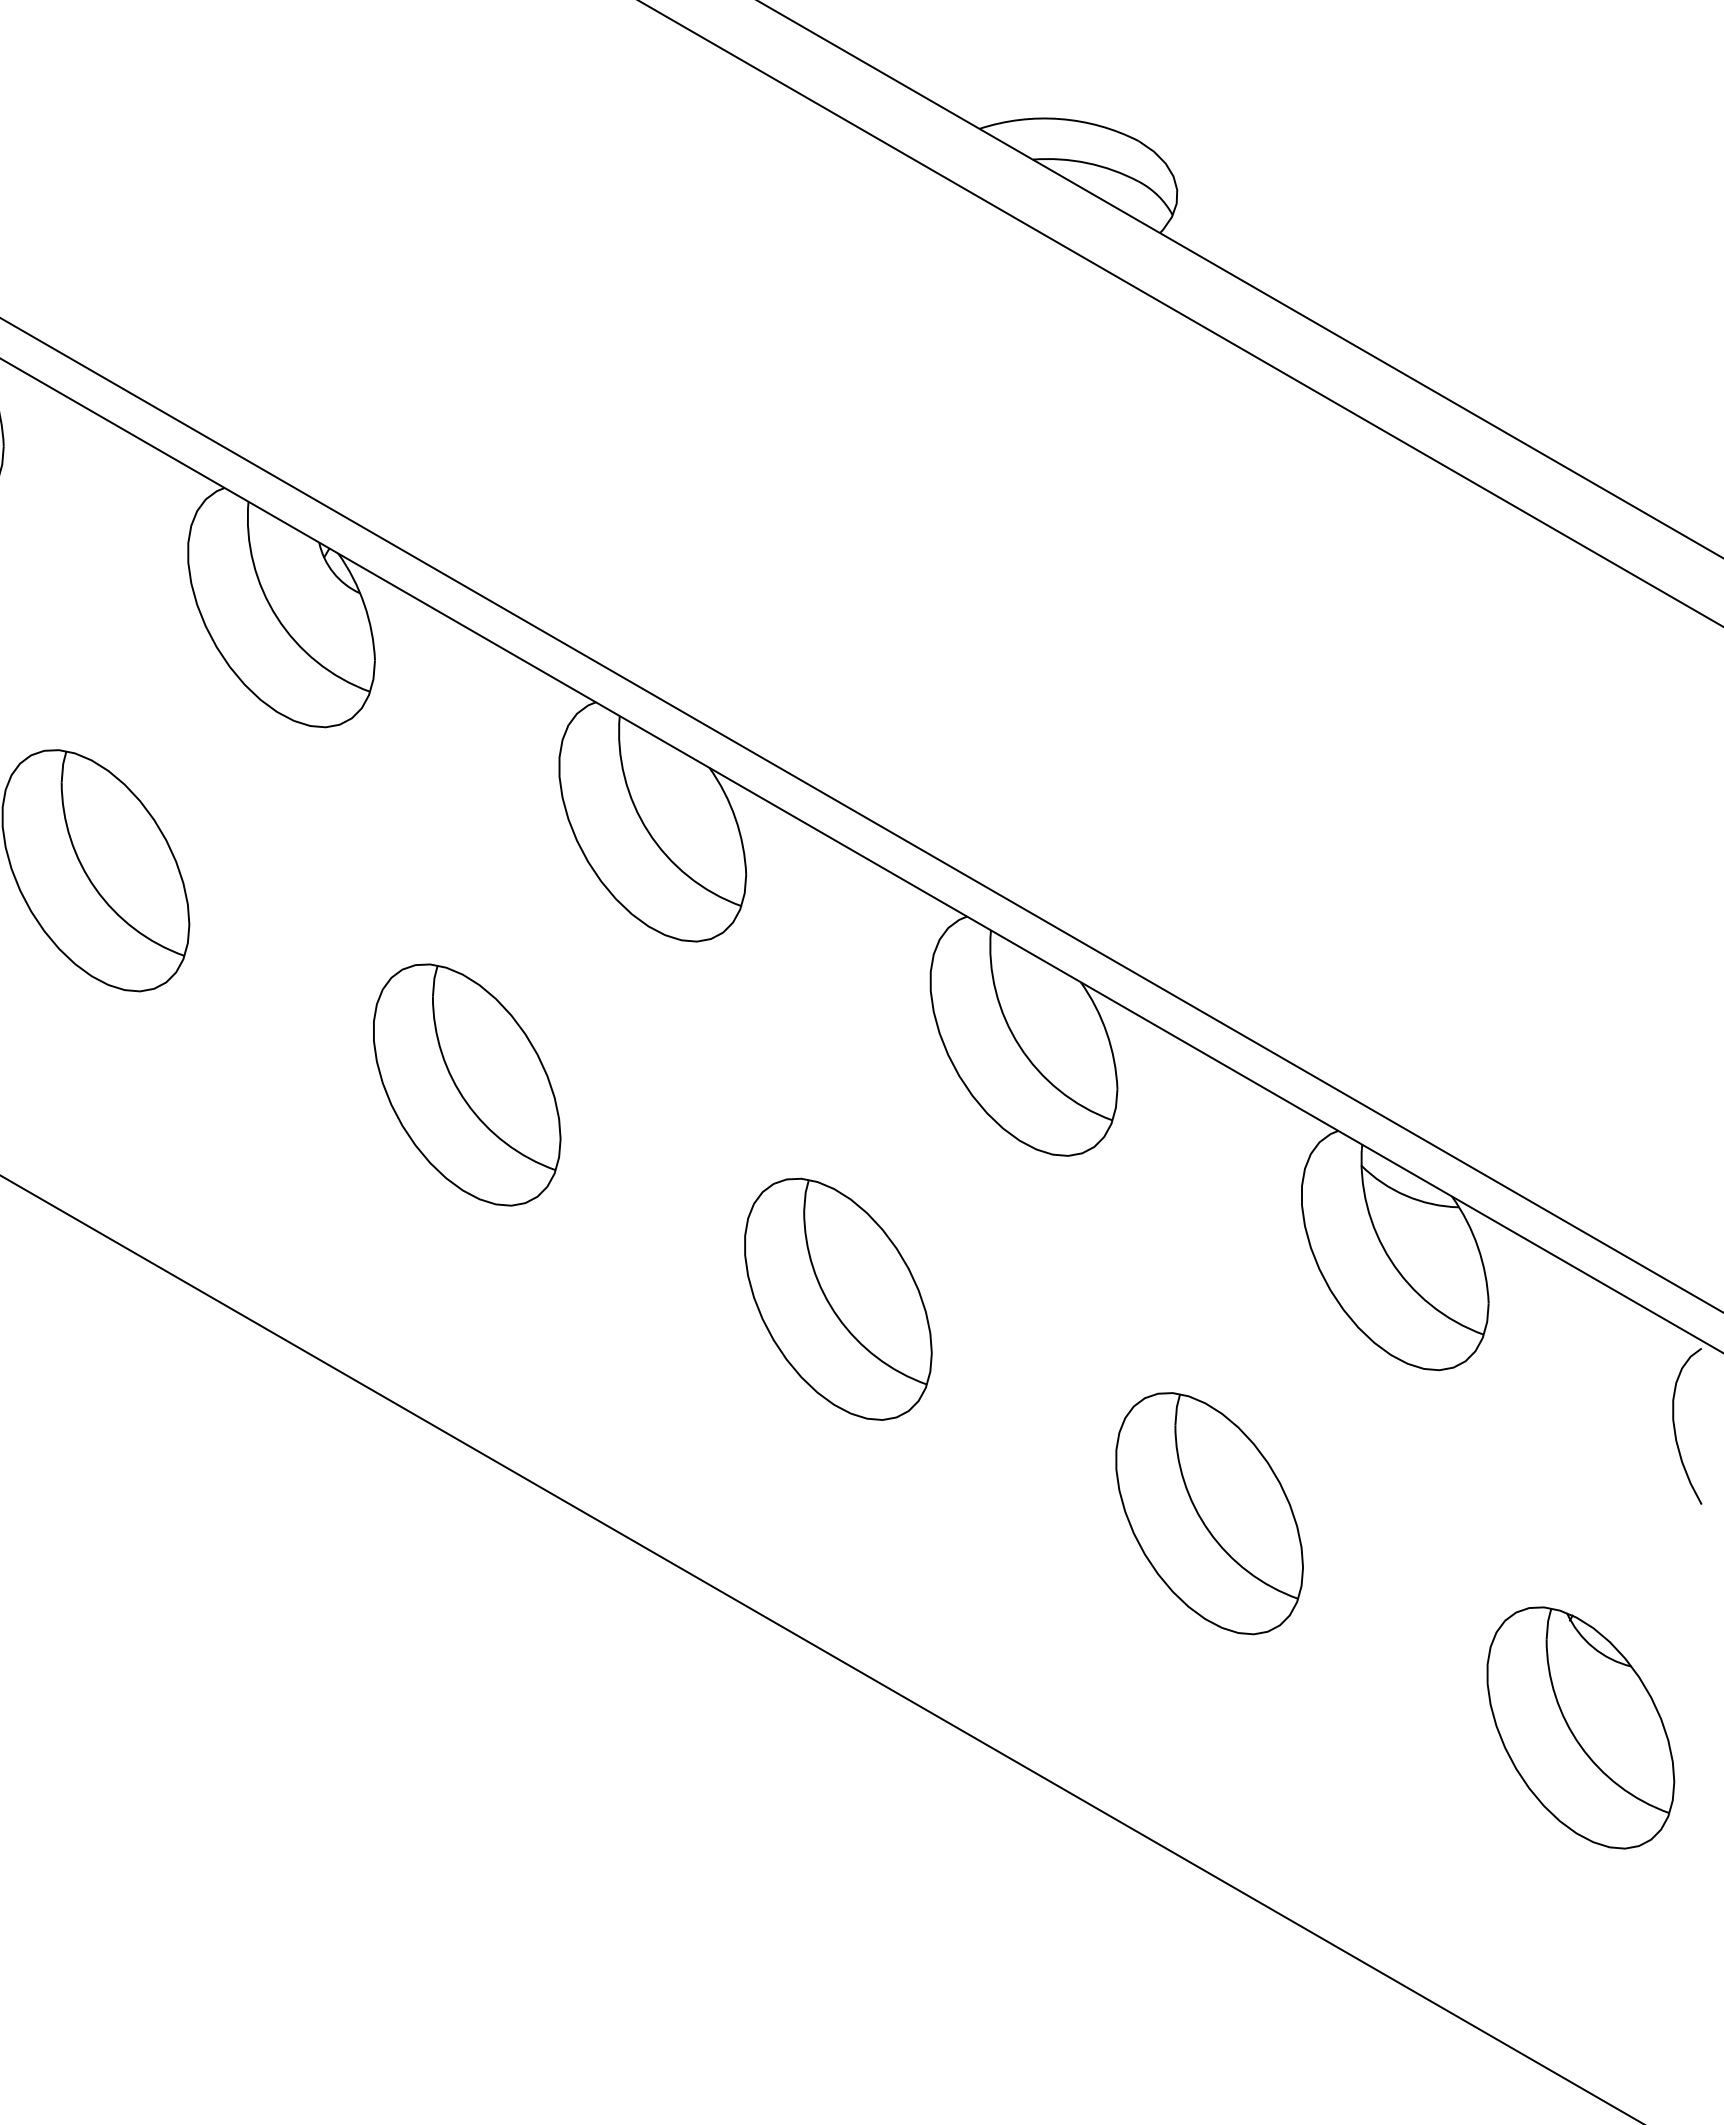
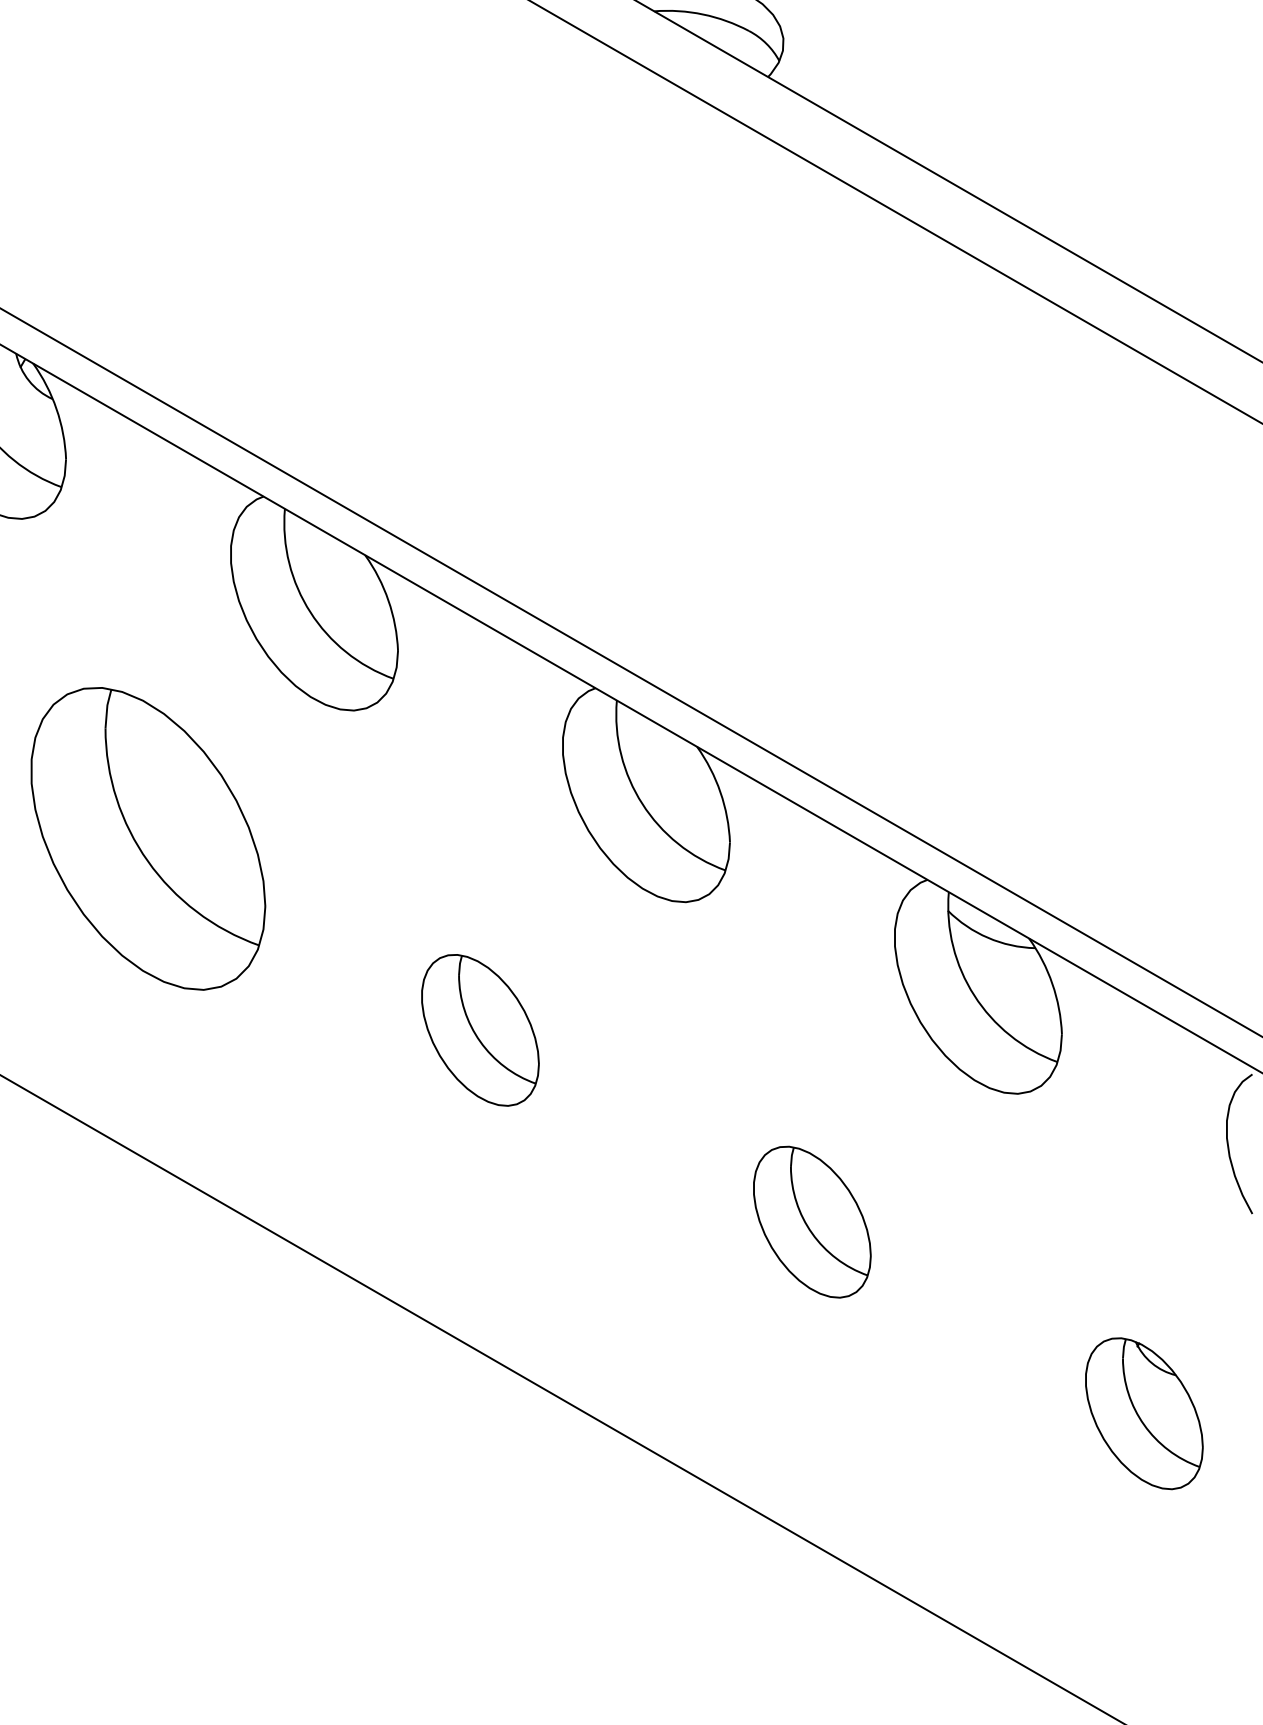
part: (467, 1084) -> (148, 838), size x1.4
part: (838, 1298) -> (480, 1029), size x0.7
part: (1209, 1513) -> (812, 1221), size x0.7
part: (1580, 1727) -> (1144, 1413), size x0.7

